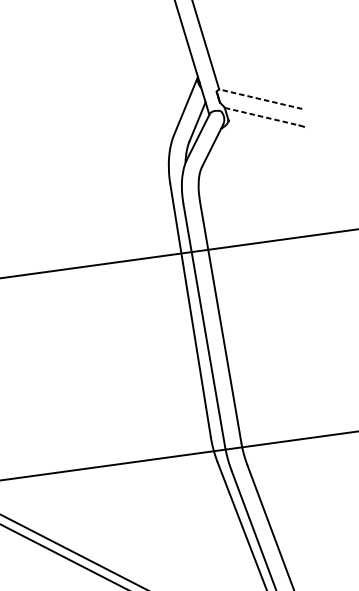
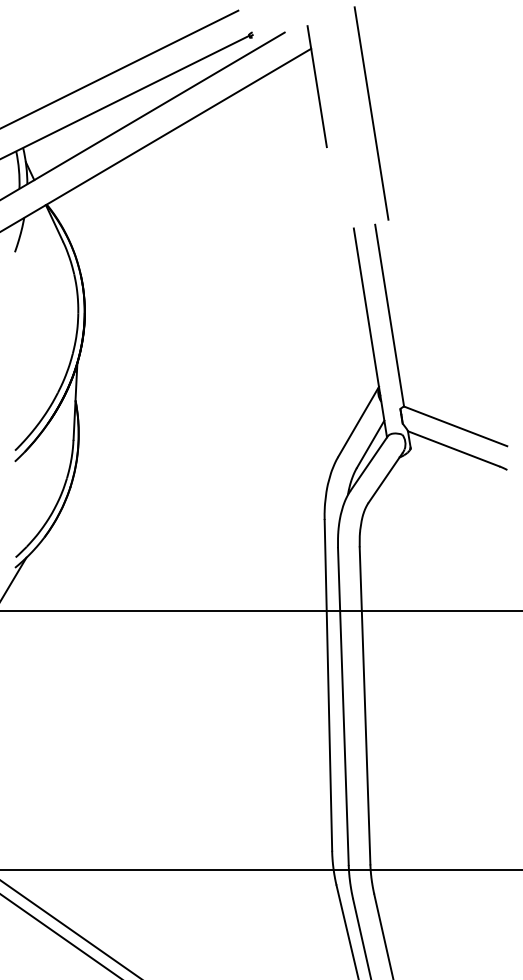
line: (260, 99) -> (455, 426), dashed -> solid
line: (261, 116) -> (453, 448), dashed -> solid

